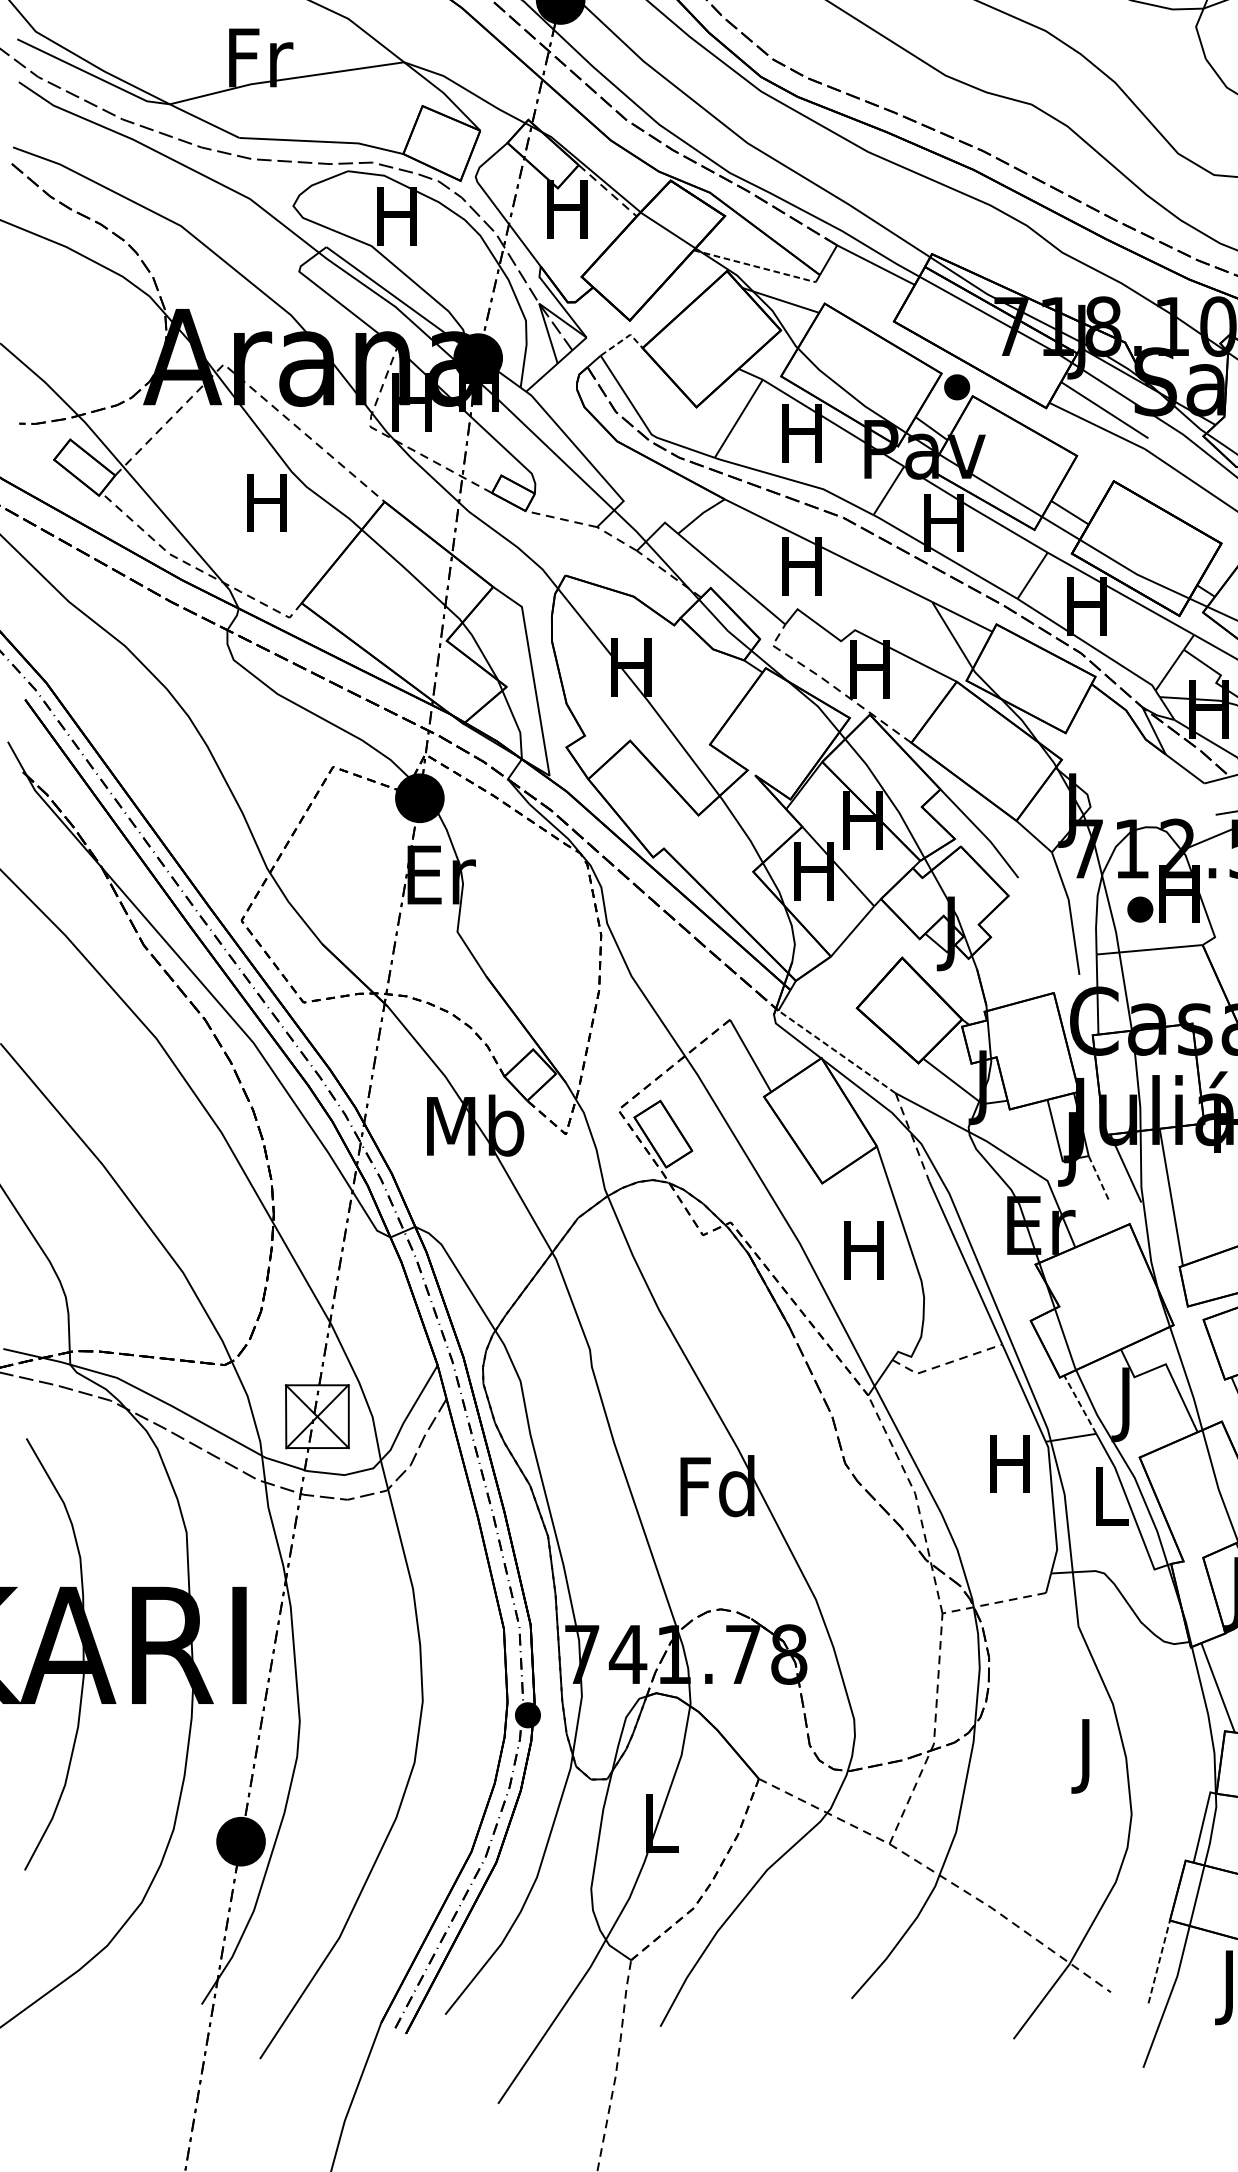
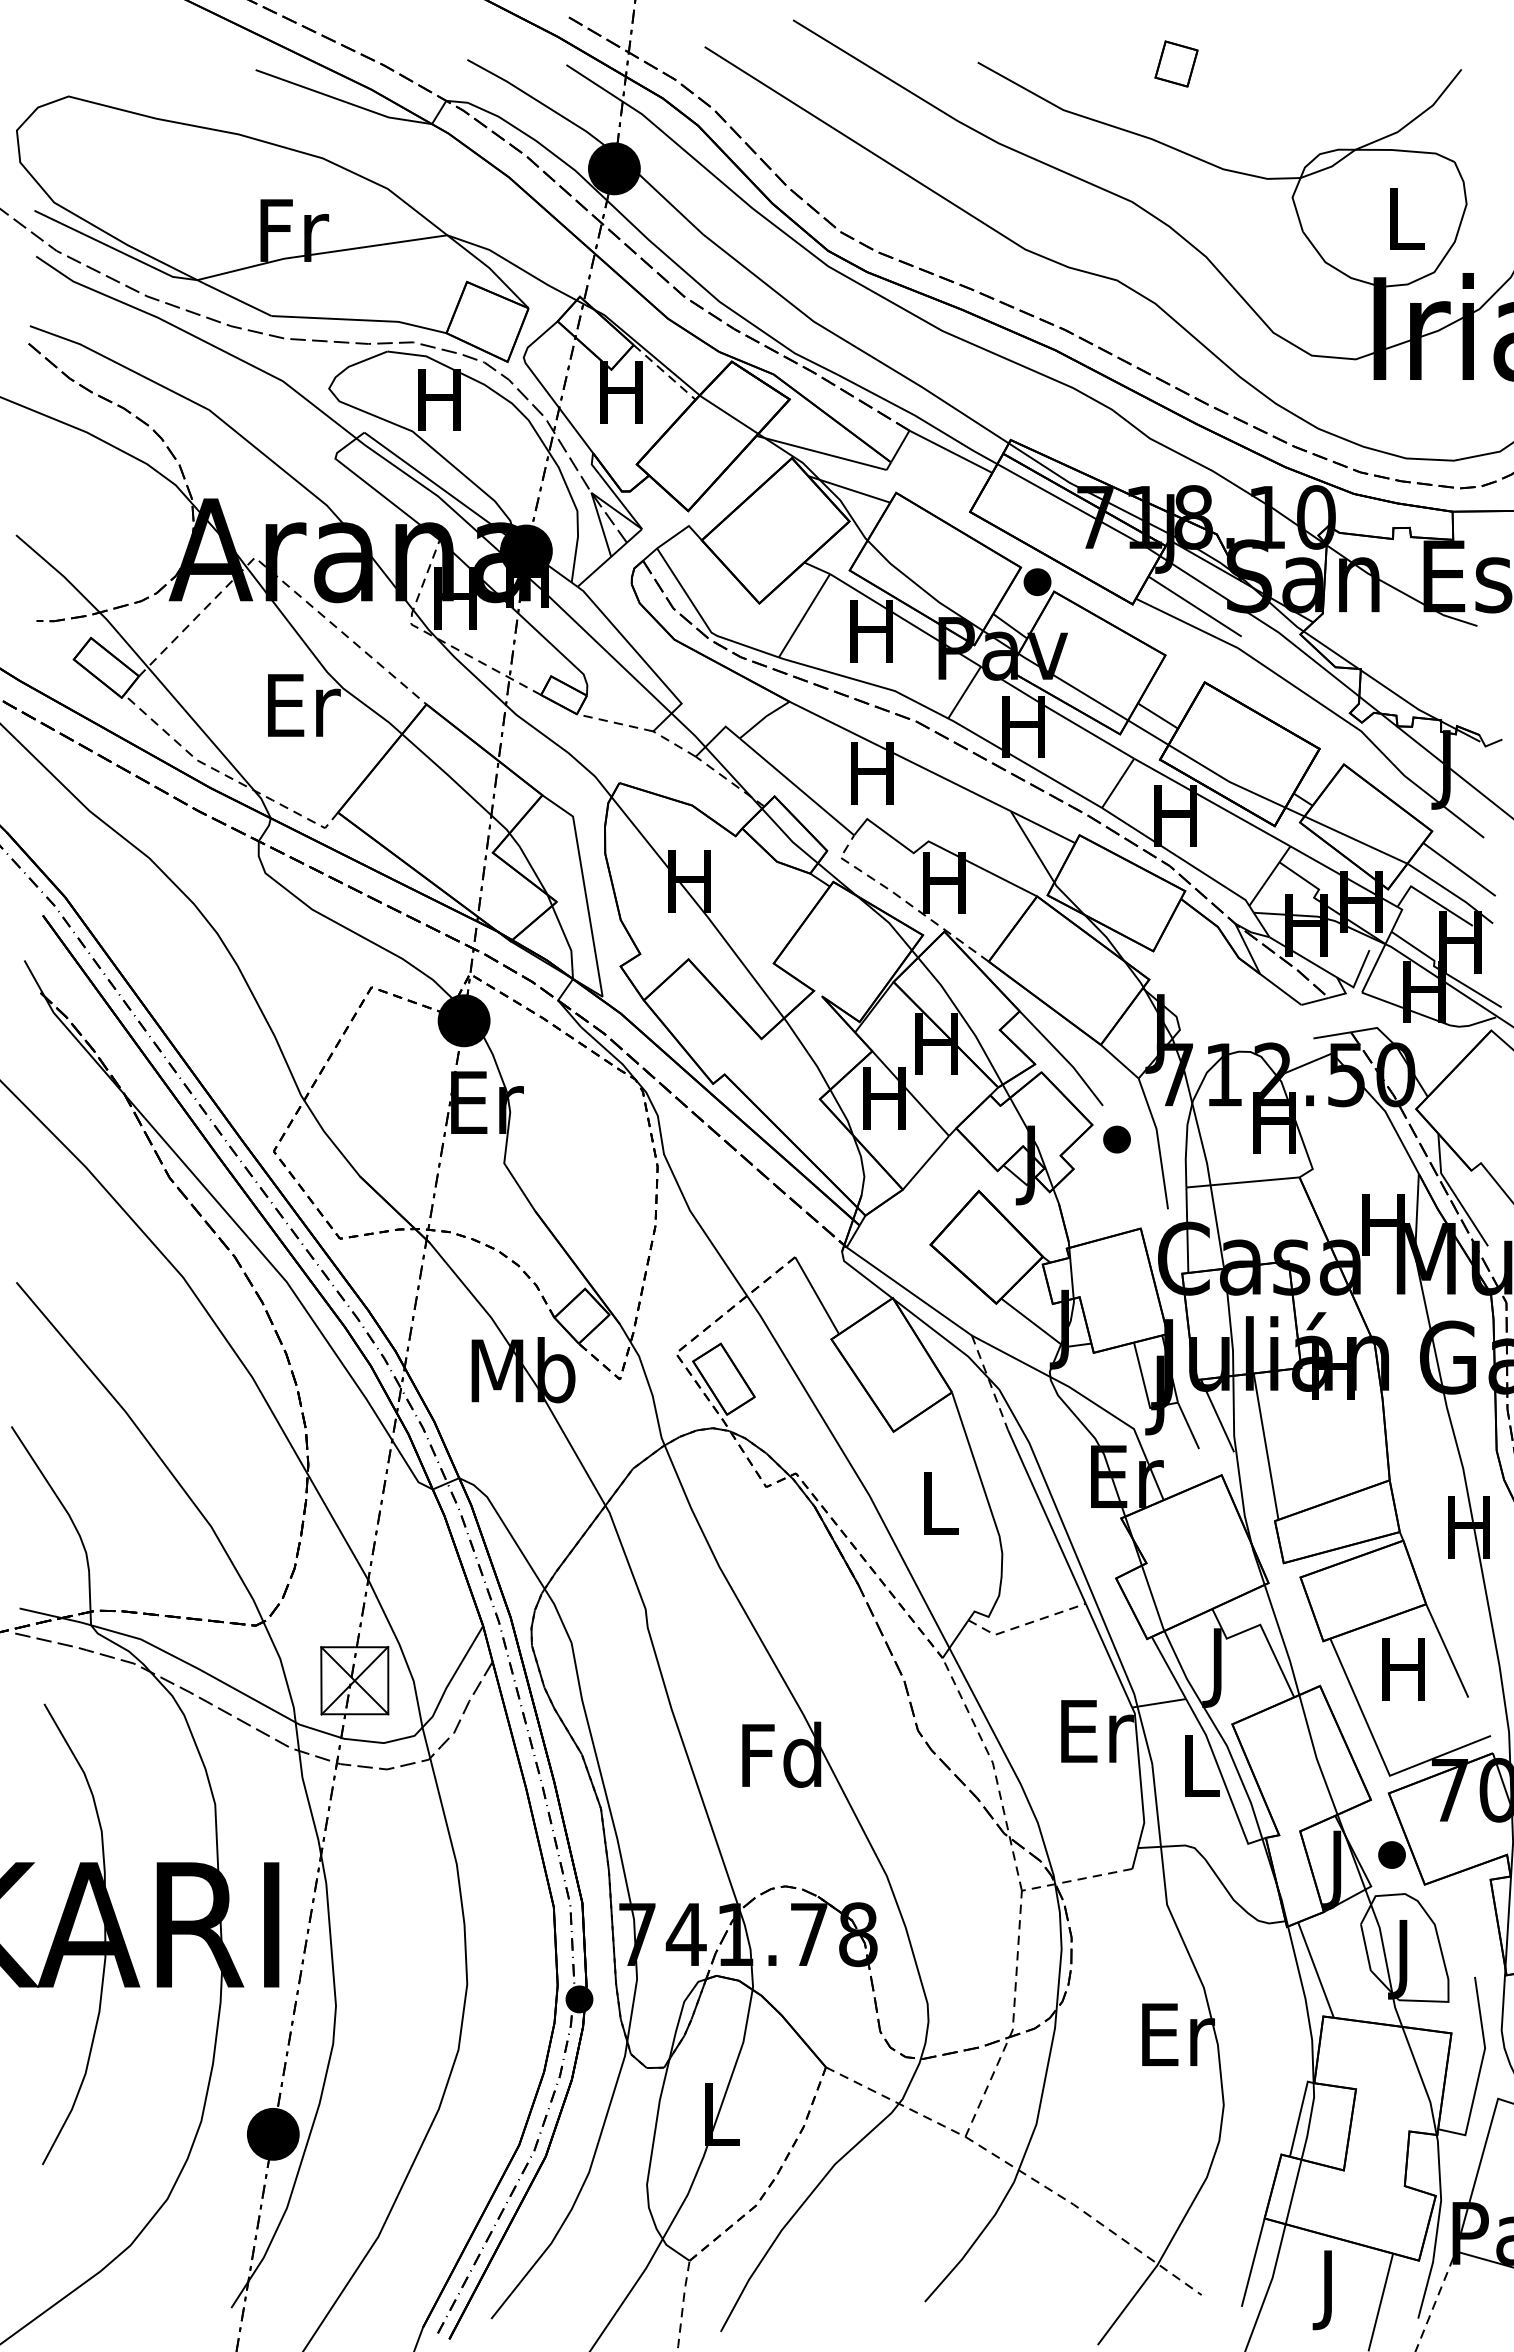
line: (755, 266) -> (822, 453), dashed -> solid
line: (623, 339) -> (681, 531), dashed -> solid
text: (270, 502) -> (304, 705), H -> Er
part: (1139, 909) -> (1116, 1139), moved
line: (837, 1051) -> (909, 1291), dashed -> solid
line: (1098, 1177) -> (1188, 1425), dashed -> solid
text: (864, 1250) -> (938, 1503), H -> L
line: (1079, 1404) -> (1168, 1667), dashed -> solid
text: (1013, 1464) -> (1097, 1731), H -> Er
text: (1089, 1756) -> (1178, 2043), J -> Er
line: (1159, 1961) -> (1253, 2262), dashed -> solid

